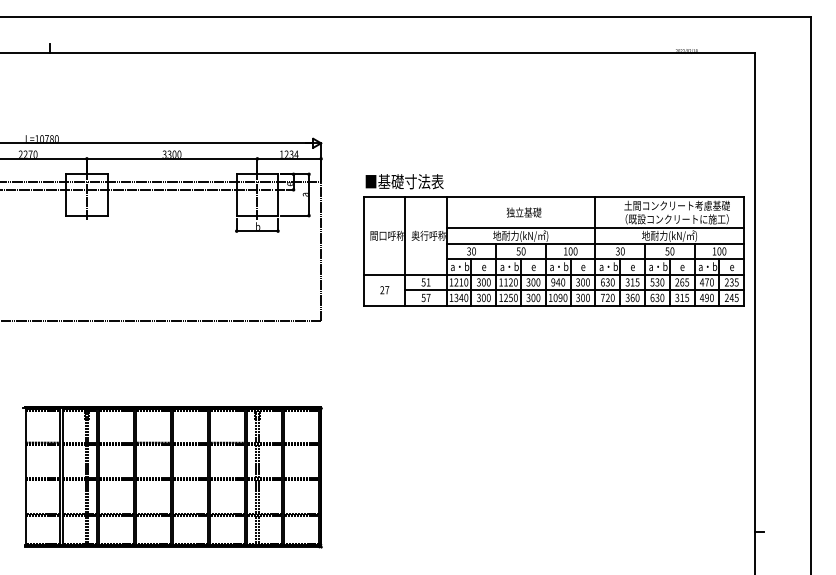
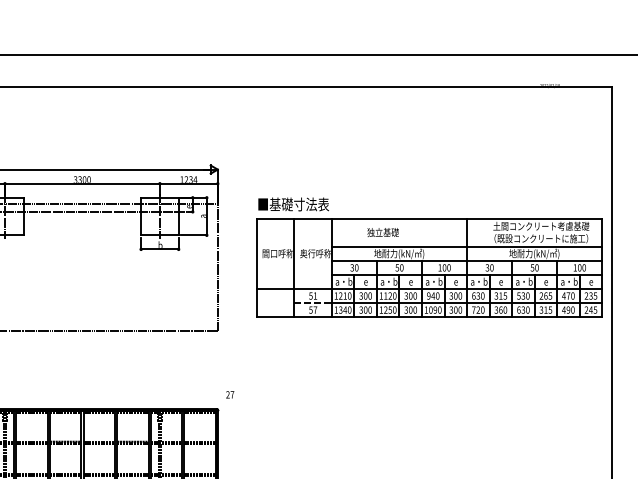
text: (523, 212) -> (382, 232), moved
text: (384, 290) -> (229, 395), moved
line: (425, 290) -> (312, 303), solid -> dashed

